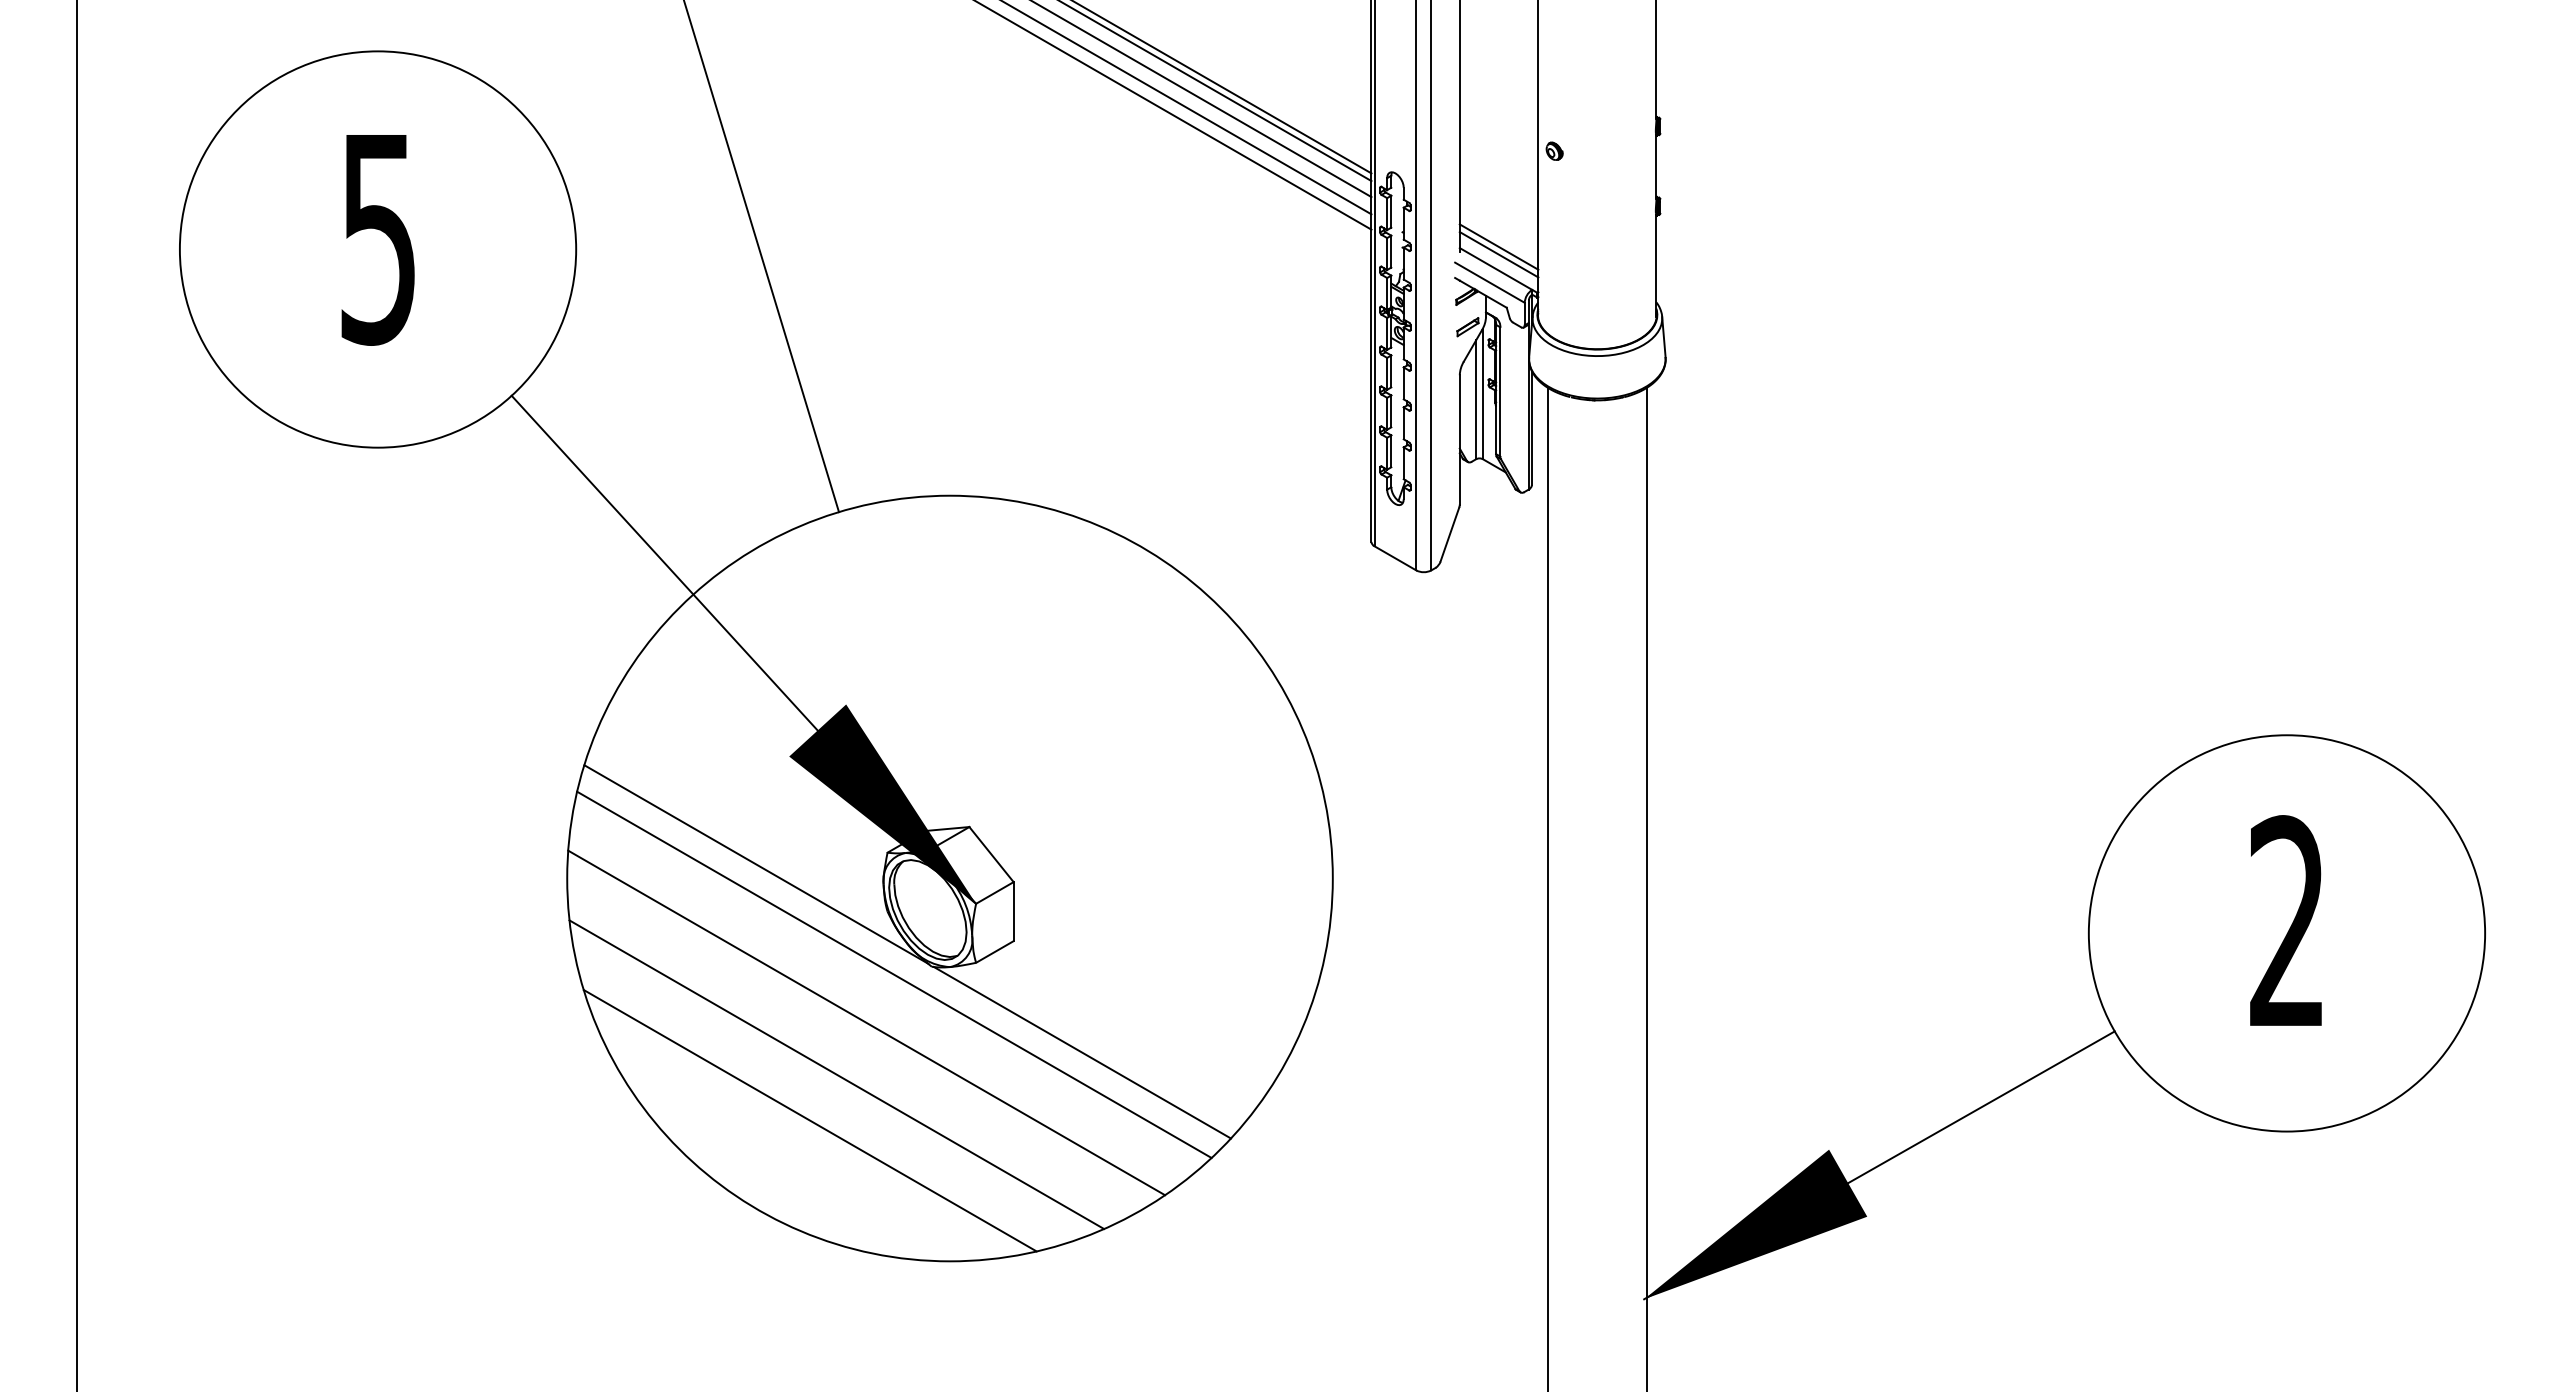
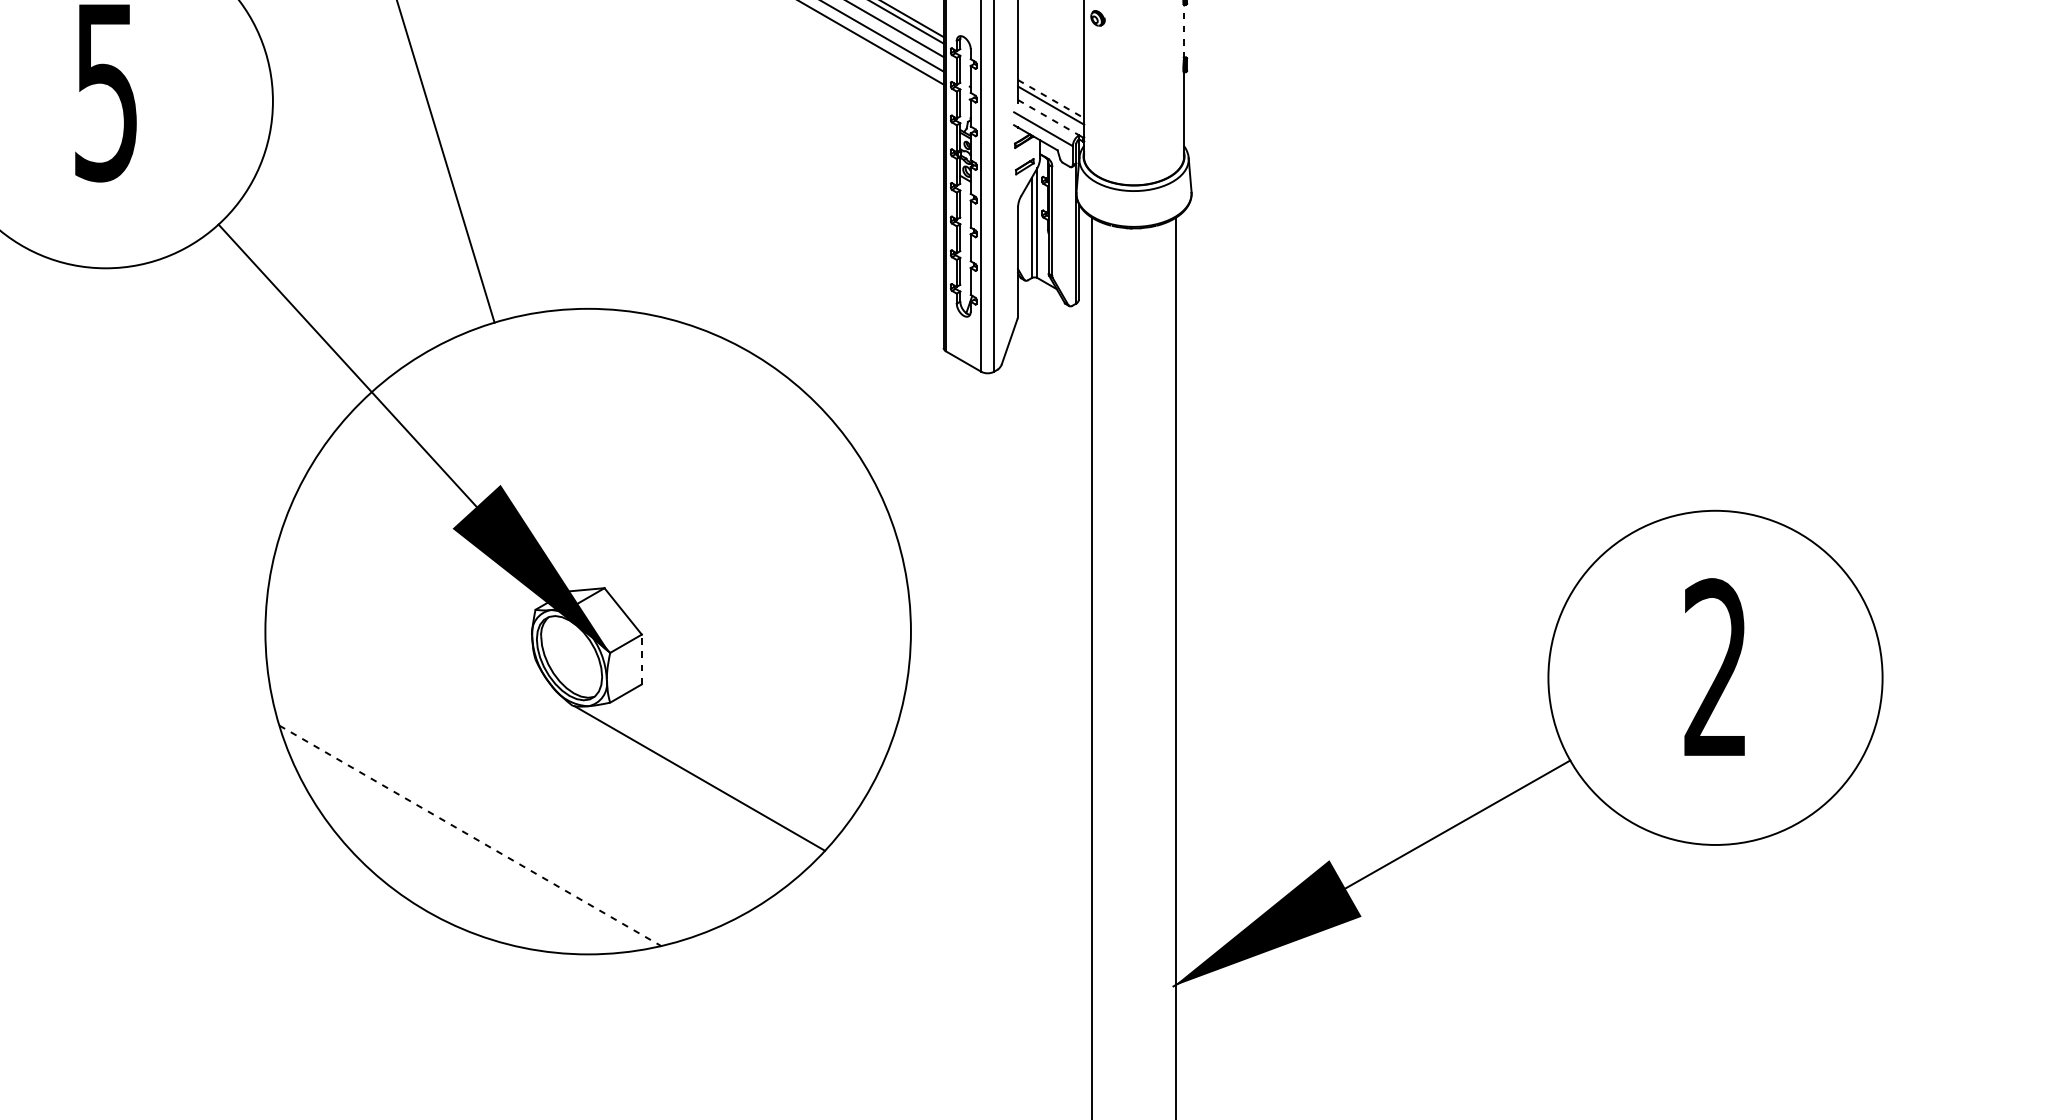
line: (1656, 167) -> (1183, 32), solid -> dashed
line: (1499, 247) -> (1051, 99), solid -> dashed
line: (1496, 268) -> (1048, 117), solid -> dashed
line: (756, 864) -> (425, 619), removed
line: (1013, 911) -> (641, 659), solid -> dashed
line: (894, 974) -> (541, 712), removed
line: (866, 1022) -> (517, 753), removed
line: (836, 1074) -> (492, 796), removed
line: (810, 1120) -> (470, 835), solid -> dashed

